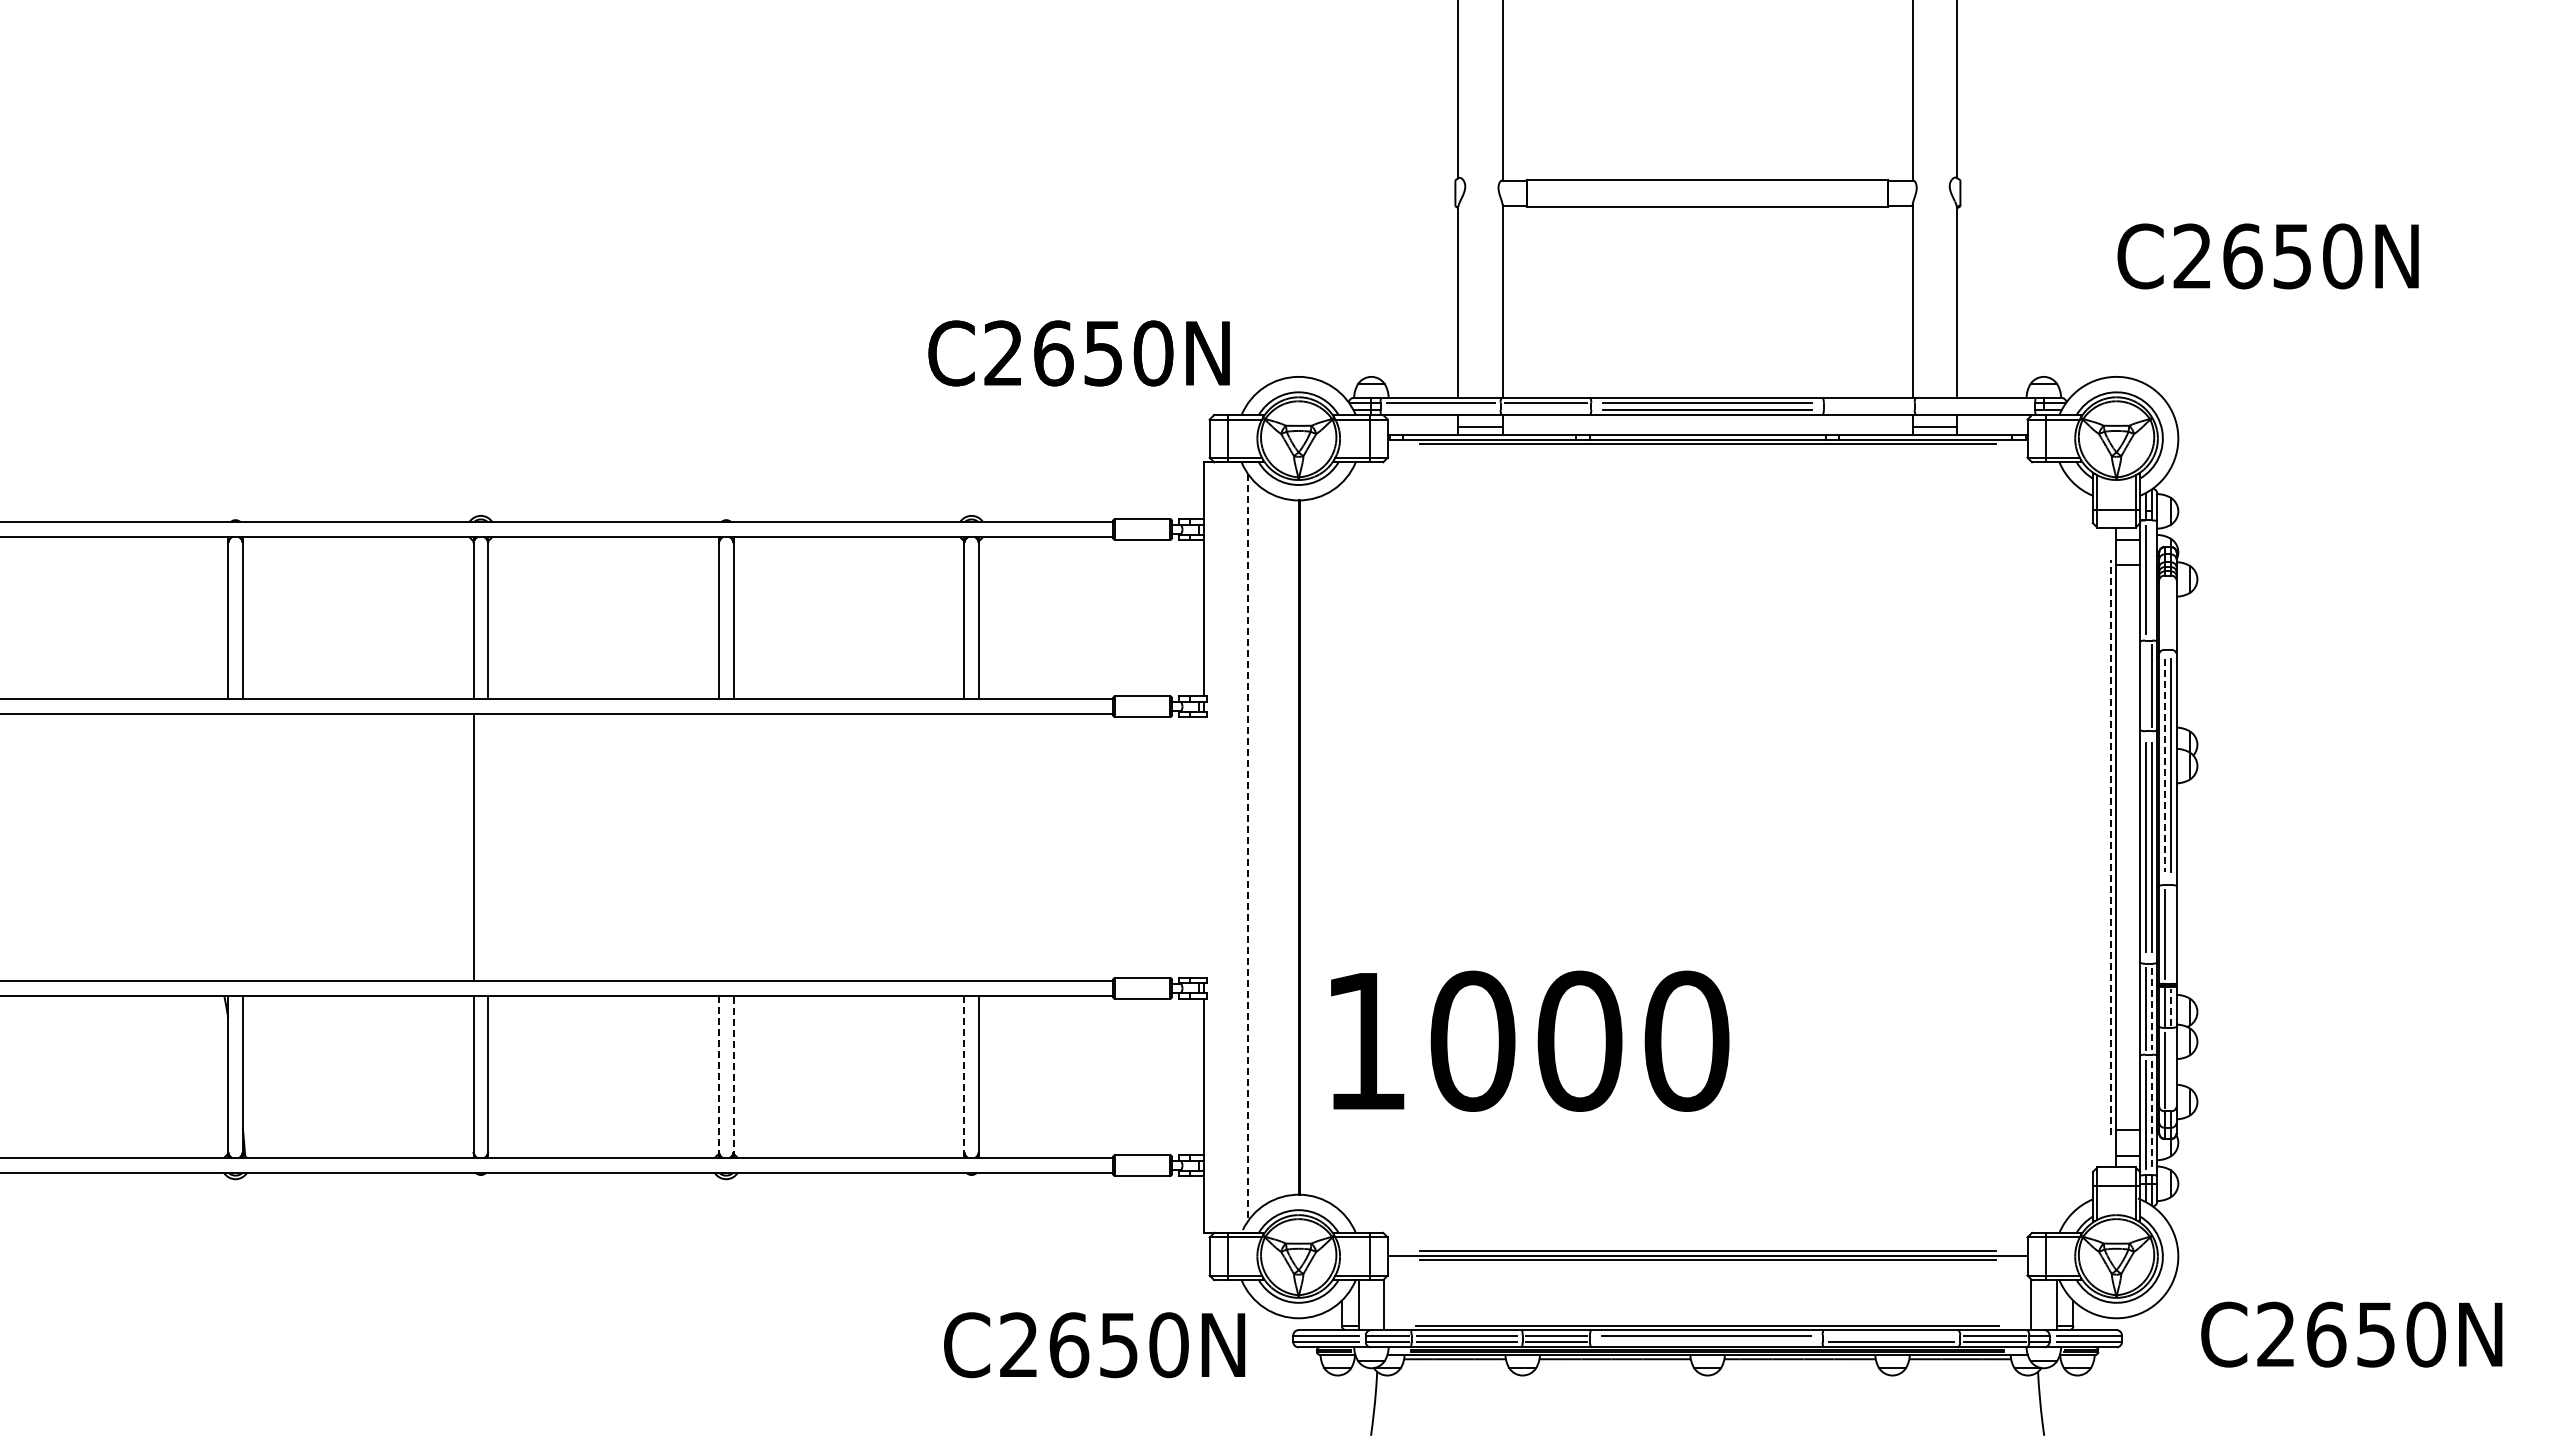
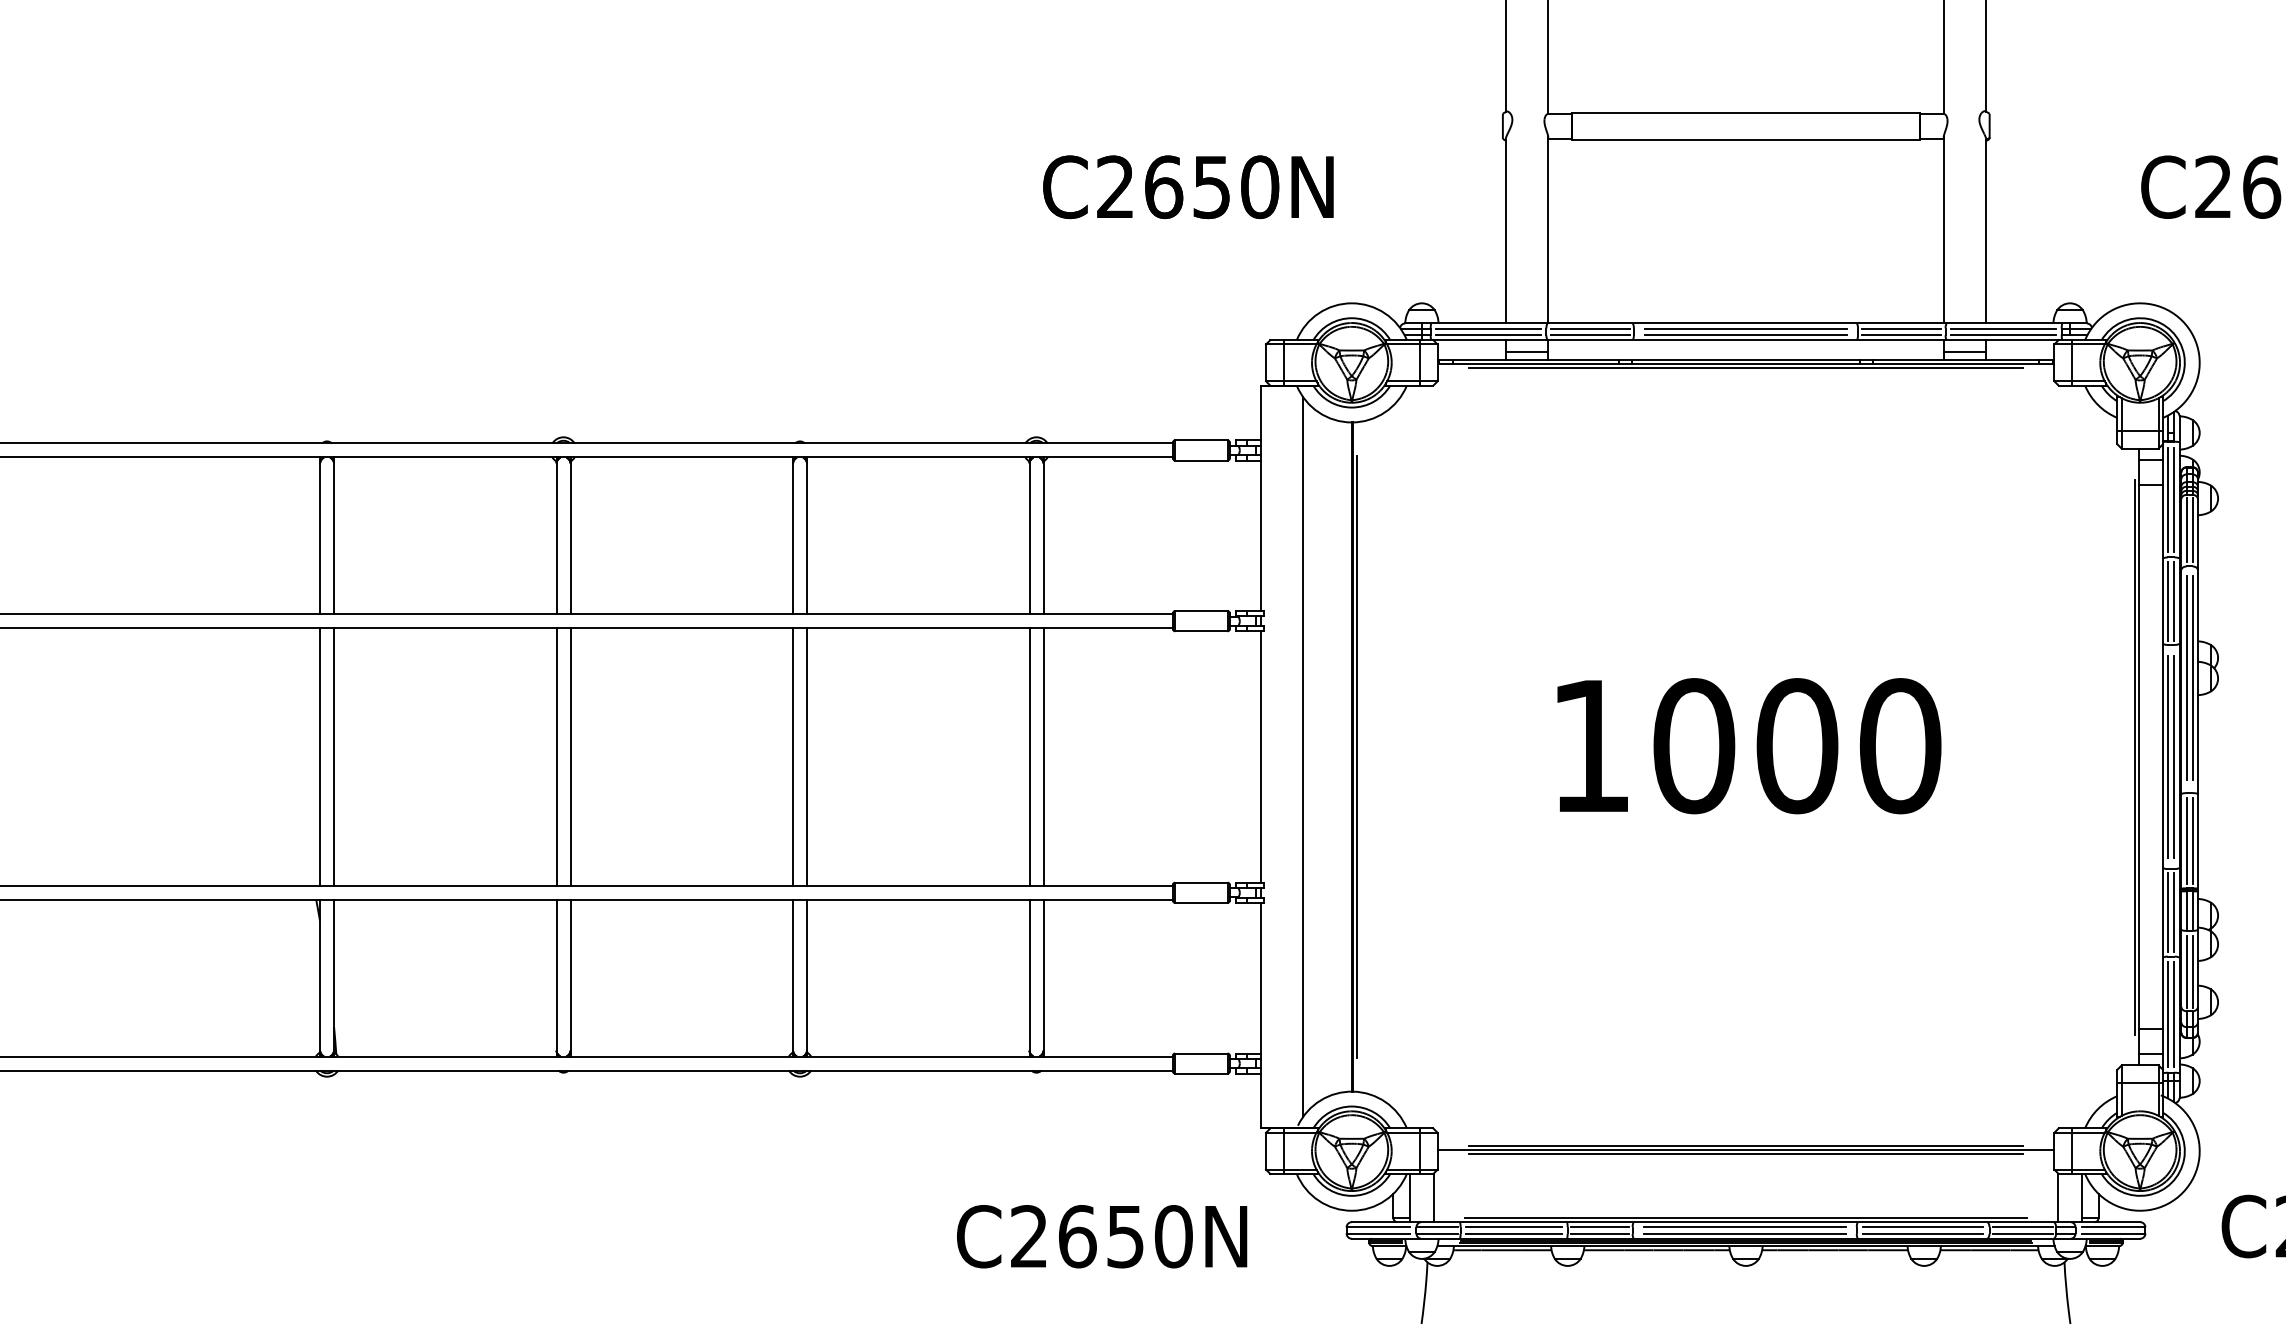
text: (1078, 353) -> (1187, 187), moved
line: (1869, 403) -> (1902, 328), added
line: (1974, 403) -> (2003, 328), added
line: (1440, 409) -> (1488, 334), added
line: (1545, 409) -> (1589, 334), added
line: (1869, 409) -> (1902, 334), added
line: (1974, 409) -> (2003, 334), added
line: (2151, 580) -> (2173, 499), added
line: (2164, 611) -> (2186, 529), added
line: (2171, 611) -> (2193, 529), added
line: (2145, 685) -> (2168, 600), added
line: (2164, 765) -> (2186, 677), dashed -> solid
line: (228, 847) -> (320, 756), added
line: (242, 847) -> (333, 756), added
line: (488, 847) -> (570, 756), added
line: (718, 847) -> (792, 756), added
line: (733, 847) -> (807, 756), added
line: (964, 847) -> (1029, 756), added
line: (978, 847) -> (1043, 756), added
line: (1203, 847) -> (1260, 756), added
line: (1303, 847) -> (1356, 756), added
line: (2111, 847) -> (2135, 756), dashed -> solid
line: (1248, 848) -> (1303, 757), dashed -> solid
line: (2171, 933) -> (2193, 839), added
line: (2171, 1006) -> (2193, 910), dashed -> solid
line: (2151, 1009) -> (2173, 913), dashed -> solid
text: (1530, 1040) -> (1749, 745), moved
line: (2171, 1070) -> (2193, 971), added
line: (733, 1076) -> (807, 977), dashed -> solid
line: (718, 1077) -> (792, 978), dashed -> solid
line: (964, 1077) -> (1029, 978), dashed -> solid
line: (2151, 1115) -> (2173, 1015), dashed -> solid
line: (1891, 1335) -> (1923, 1227), added
line: (1705, 1341) -> (1743, 1233), added
text: (1094, 1345) -> (1101, 1236), moved

